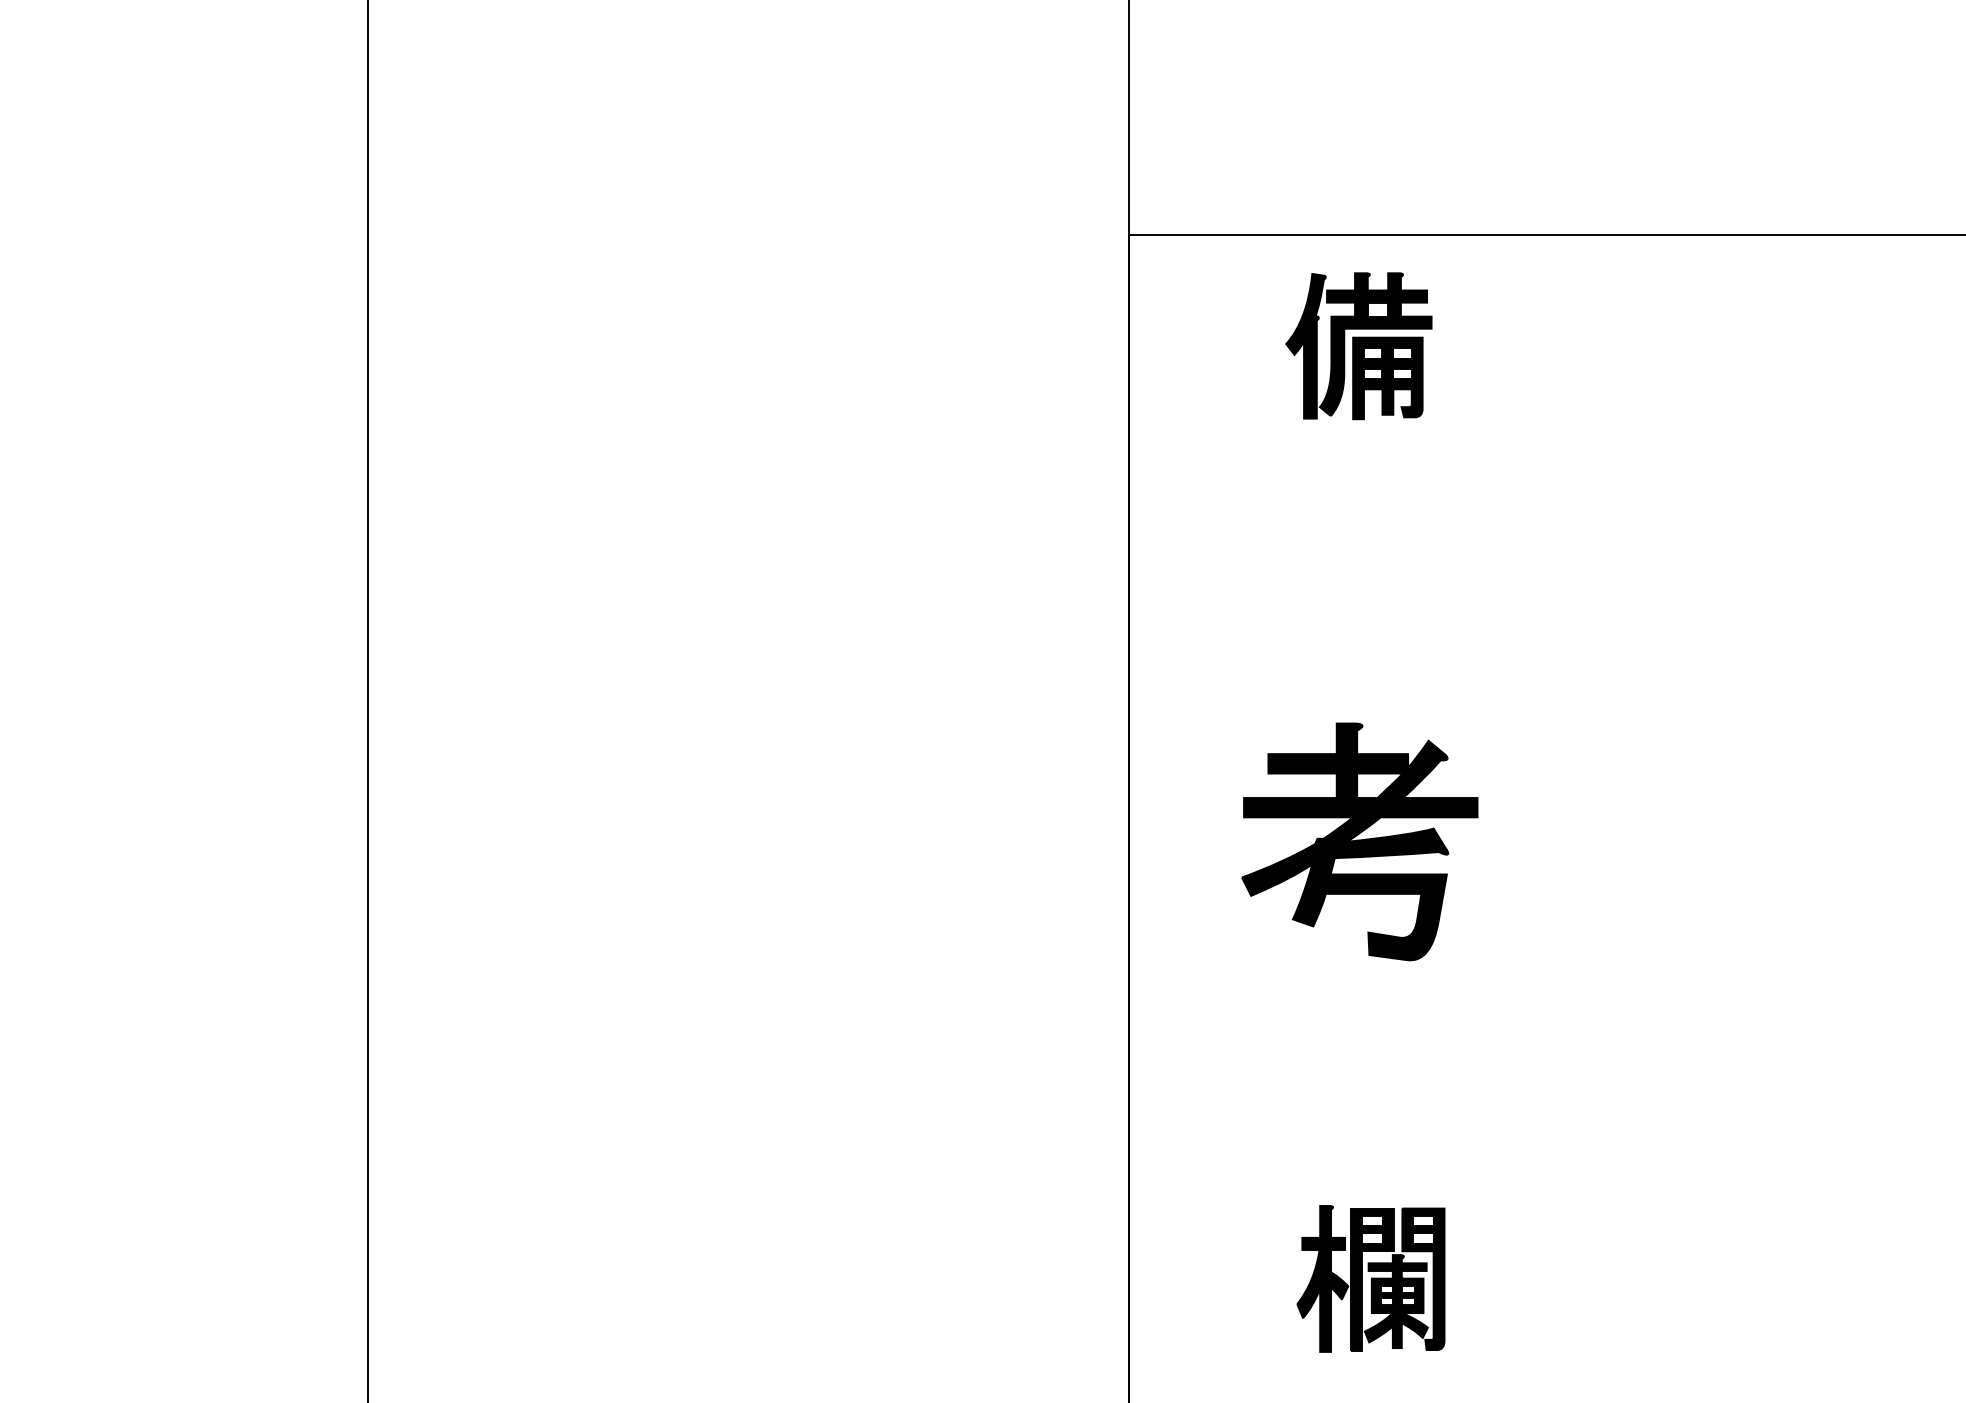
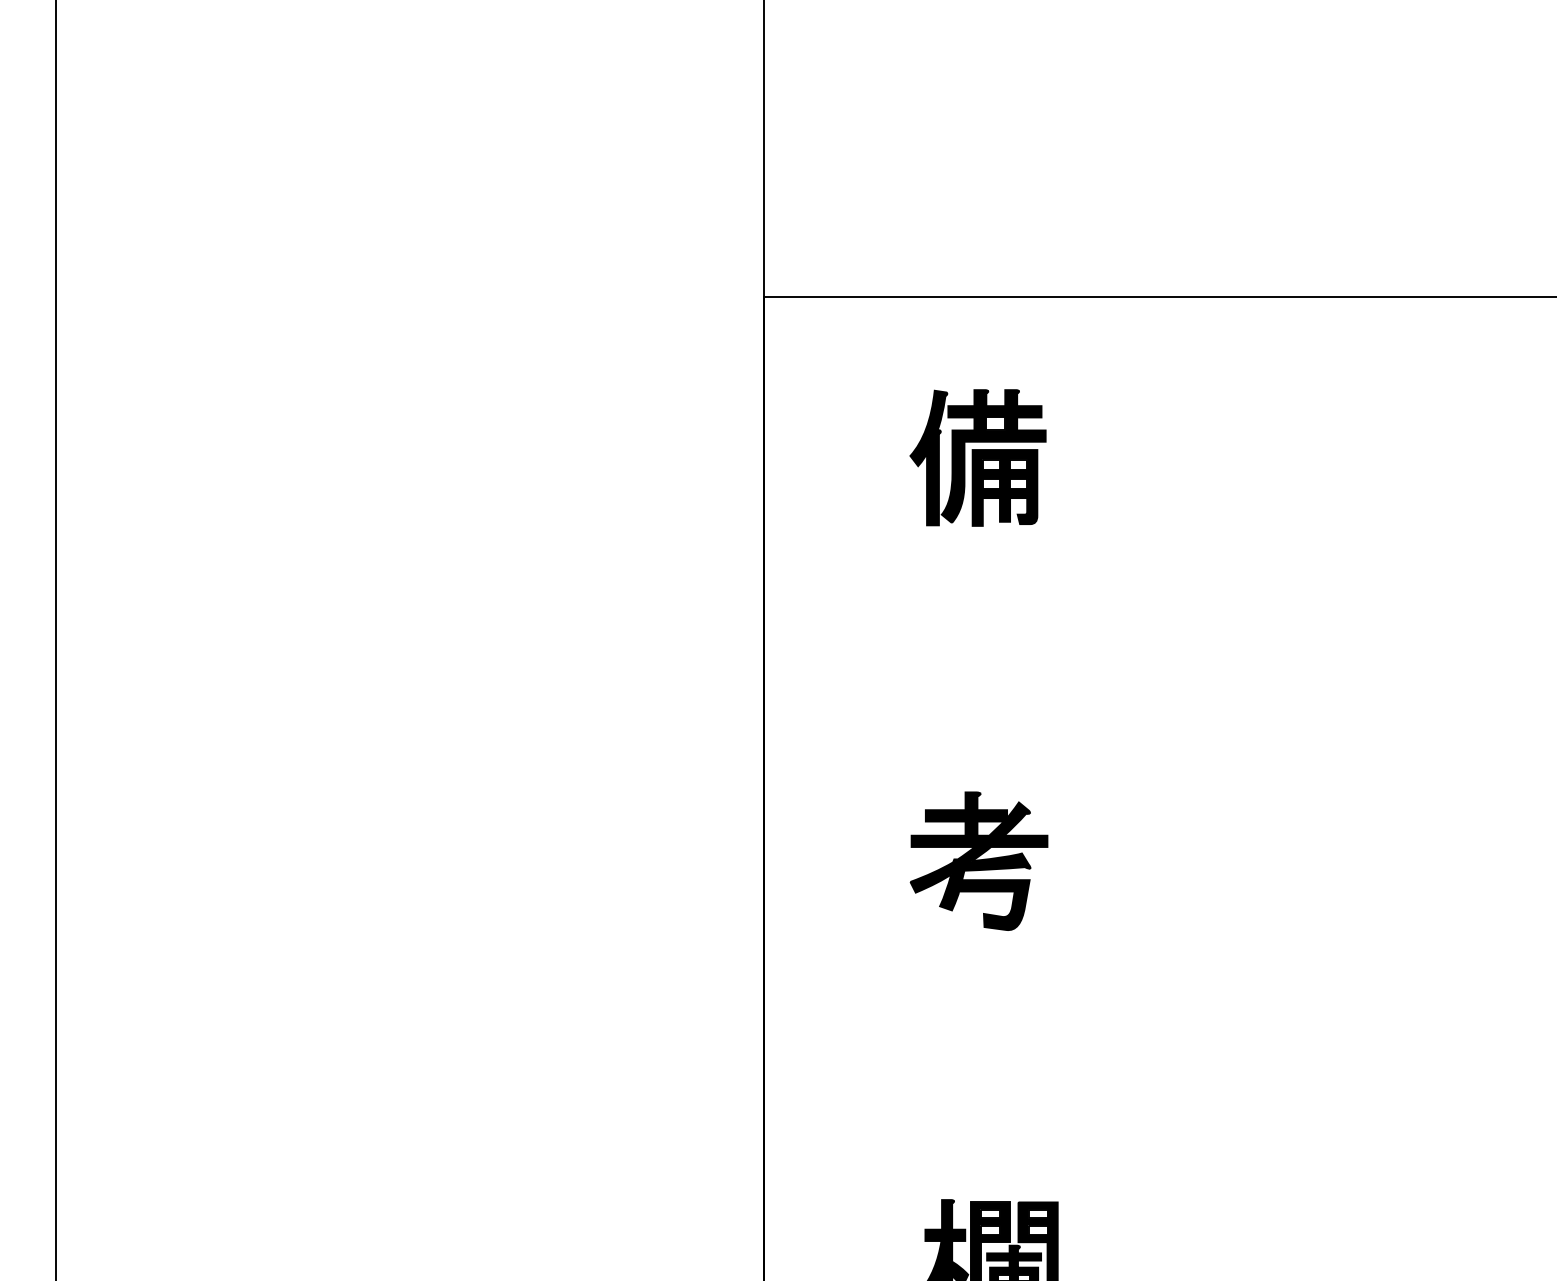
part: (1358, 346) -> (977, 458), moved
part: (1359, 841) -> (978, 861), size x0.62

